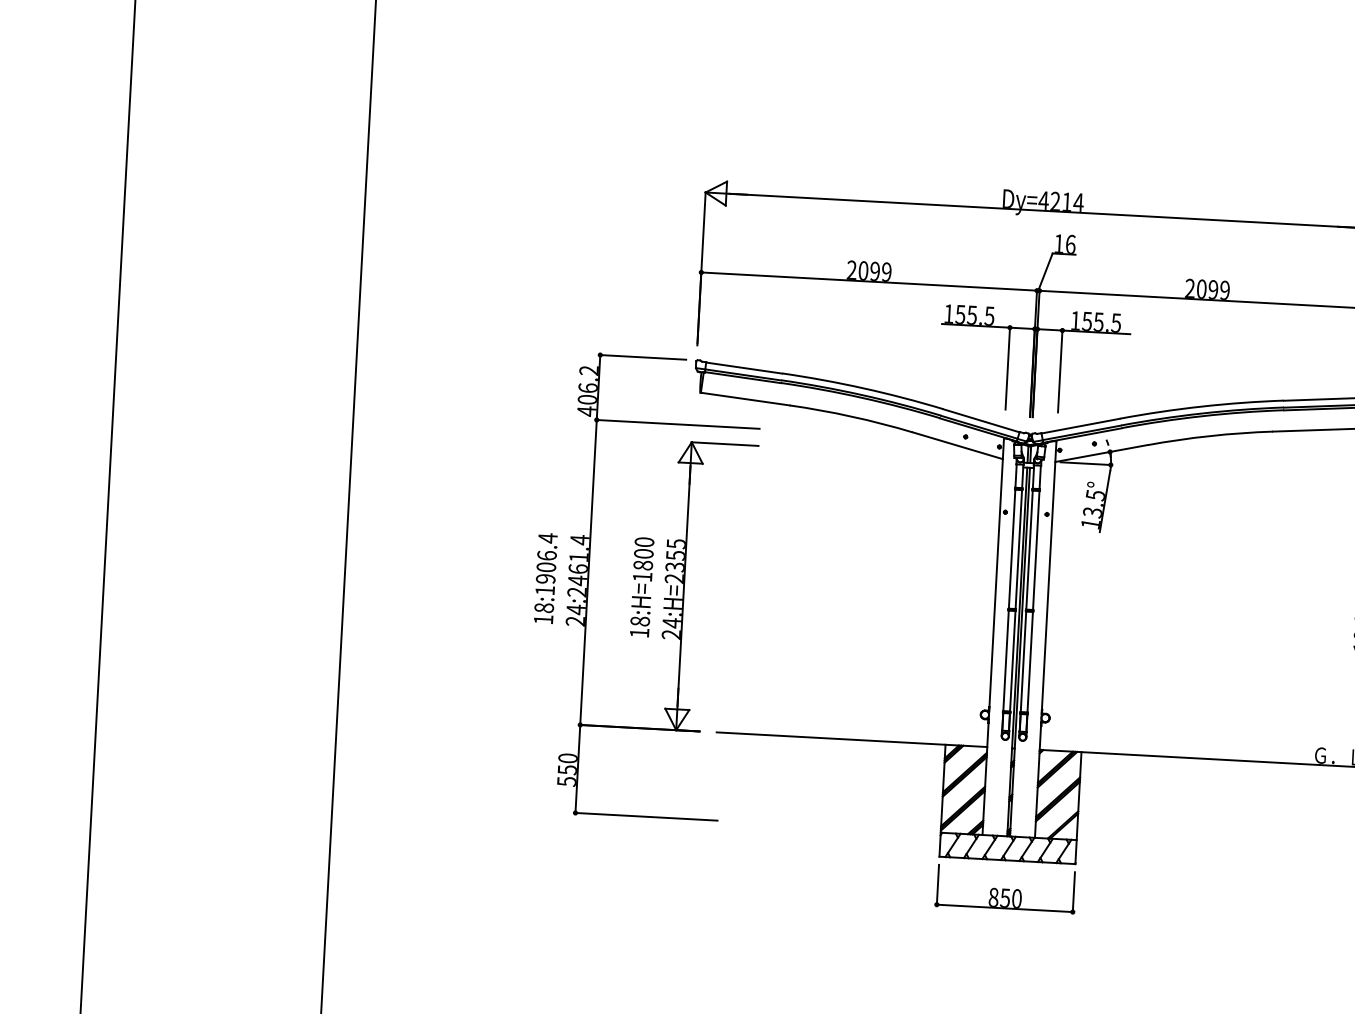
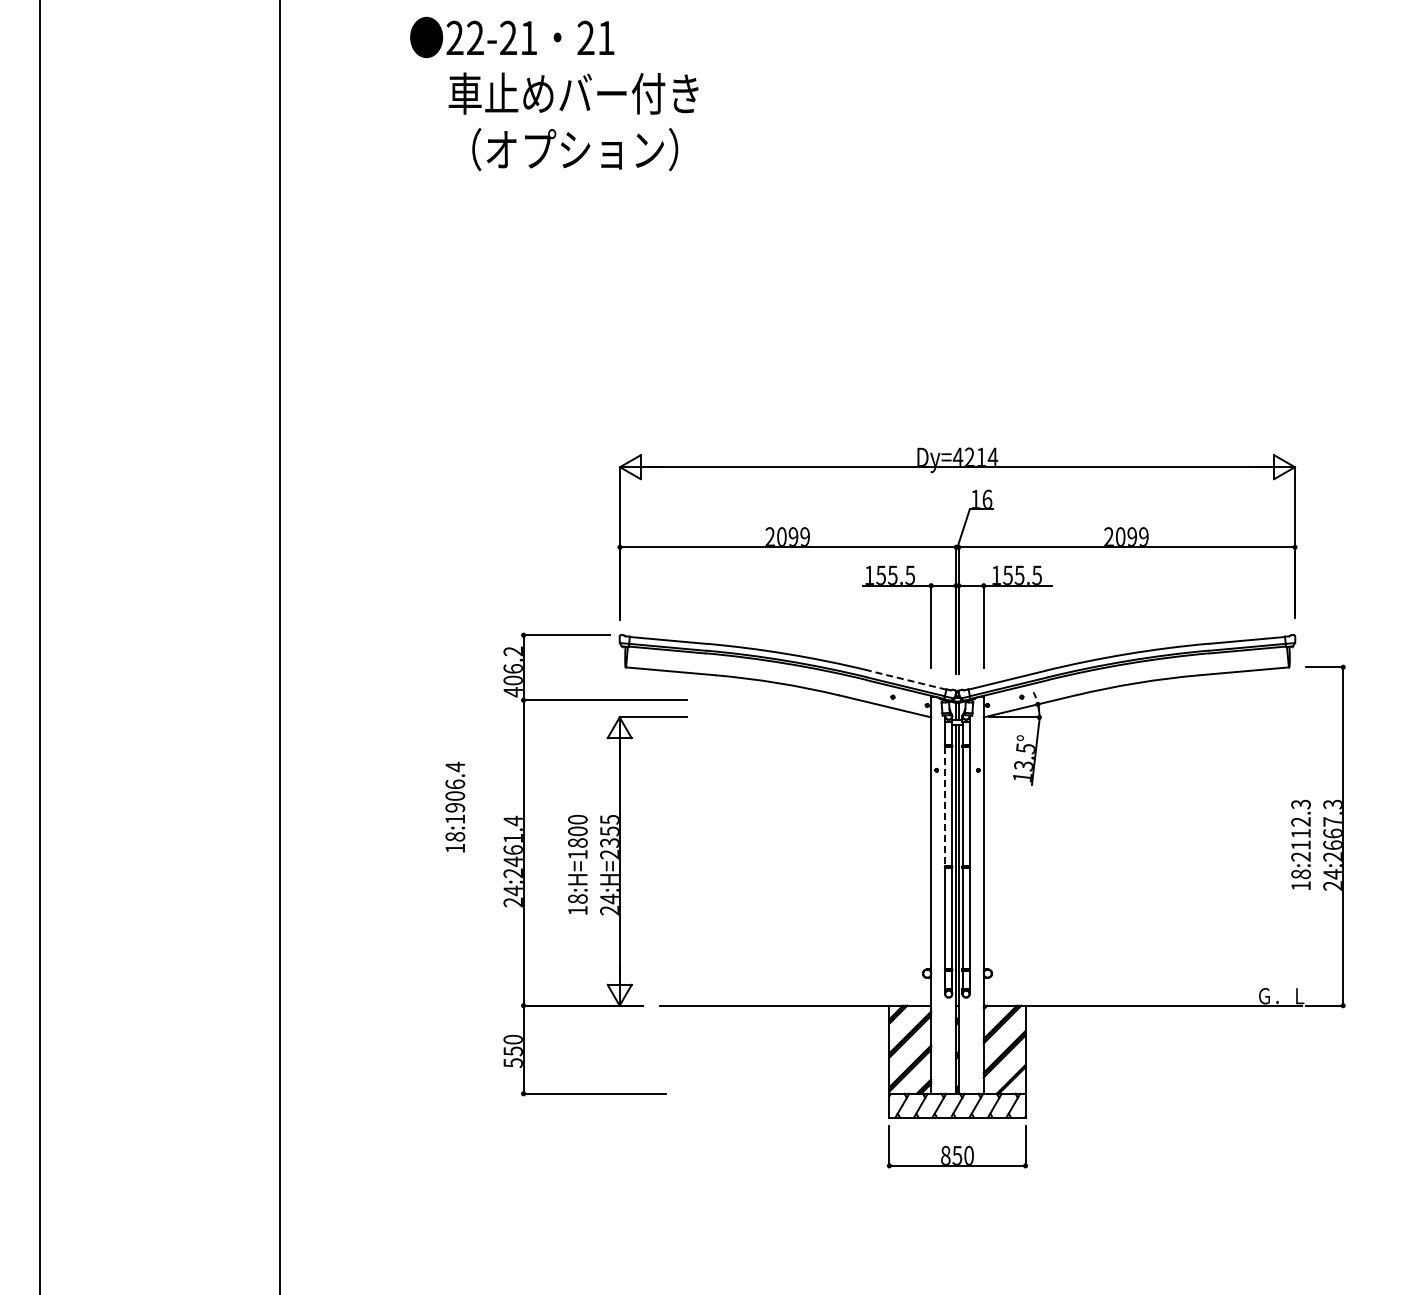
line: (981, 421) -> (907, 680), solid -> dashed
line: (1012, 548) -> (945, 806), solid -> dashed
text: (546, 577) -> (455, 806), moved

